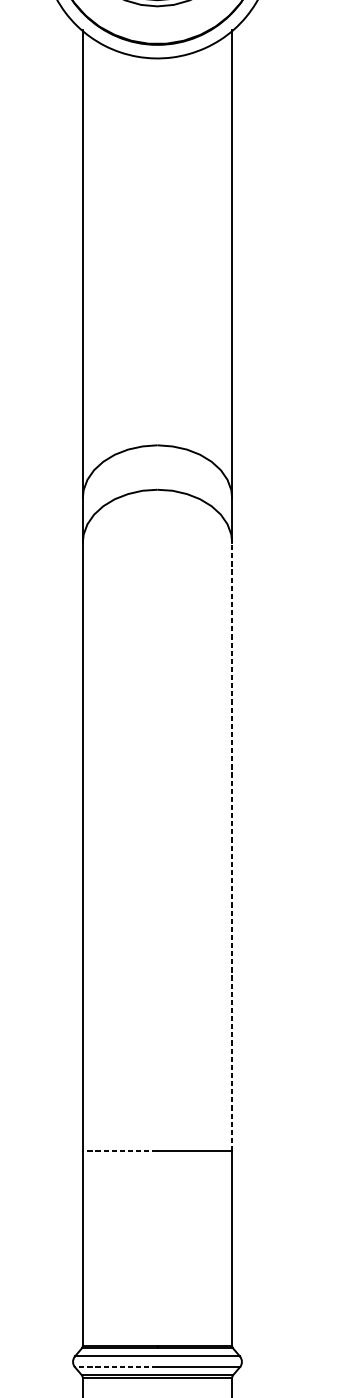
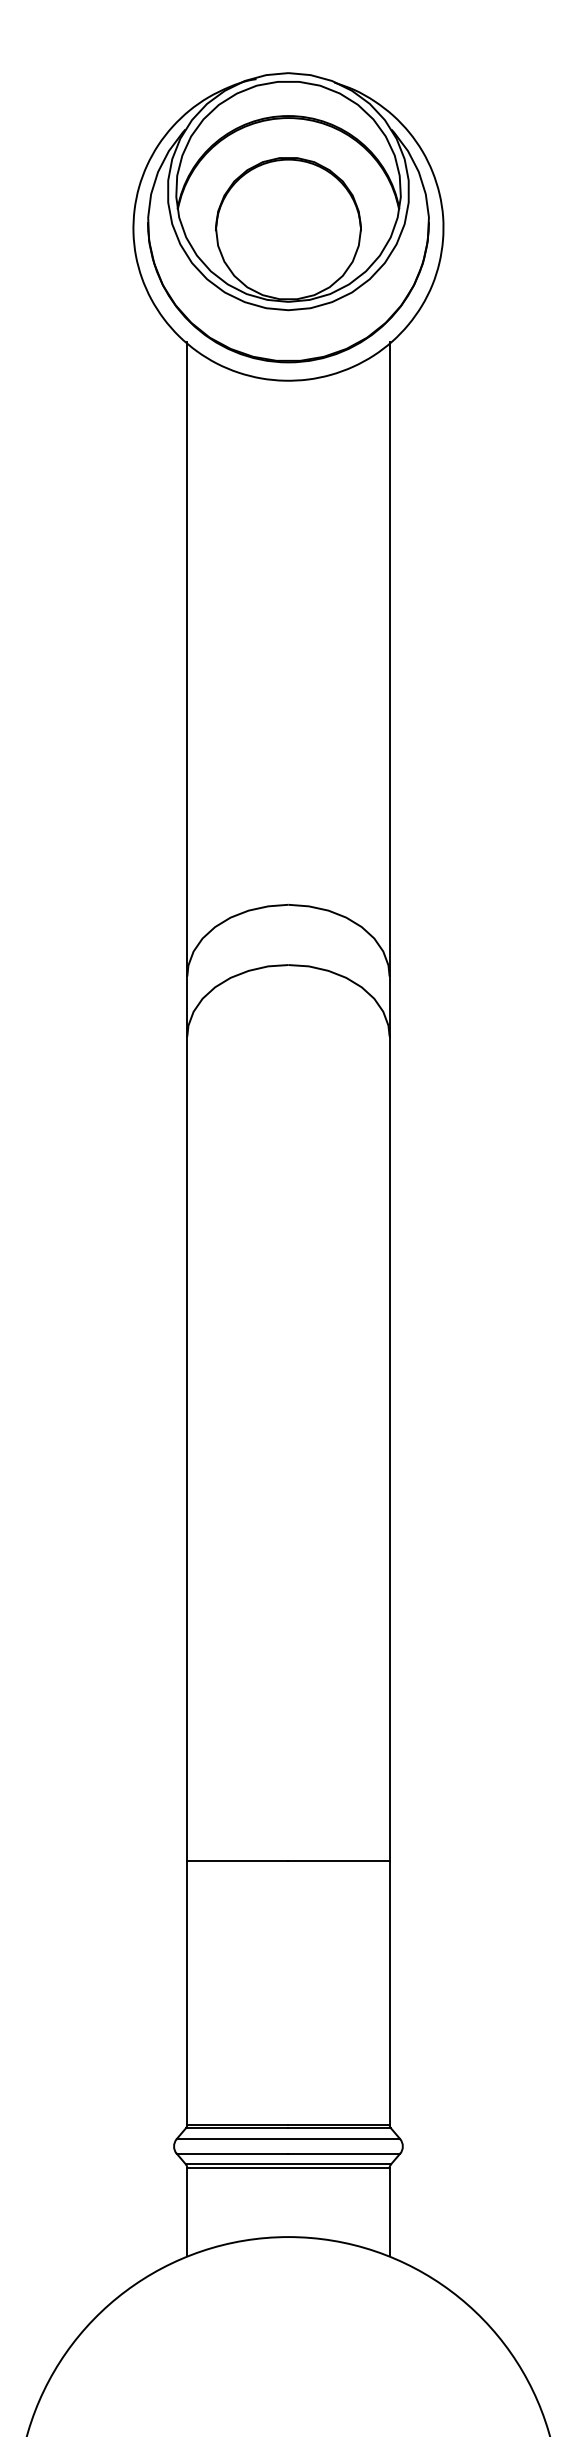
line: (232, 846) -> (389, 1448), dashed -> solid
line: (119, 1151) -> (237, 1861), dashed -> solid
line: (116, 1367) -> (232, 2153), dashed -> solid

